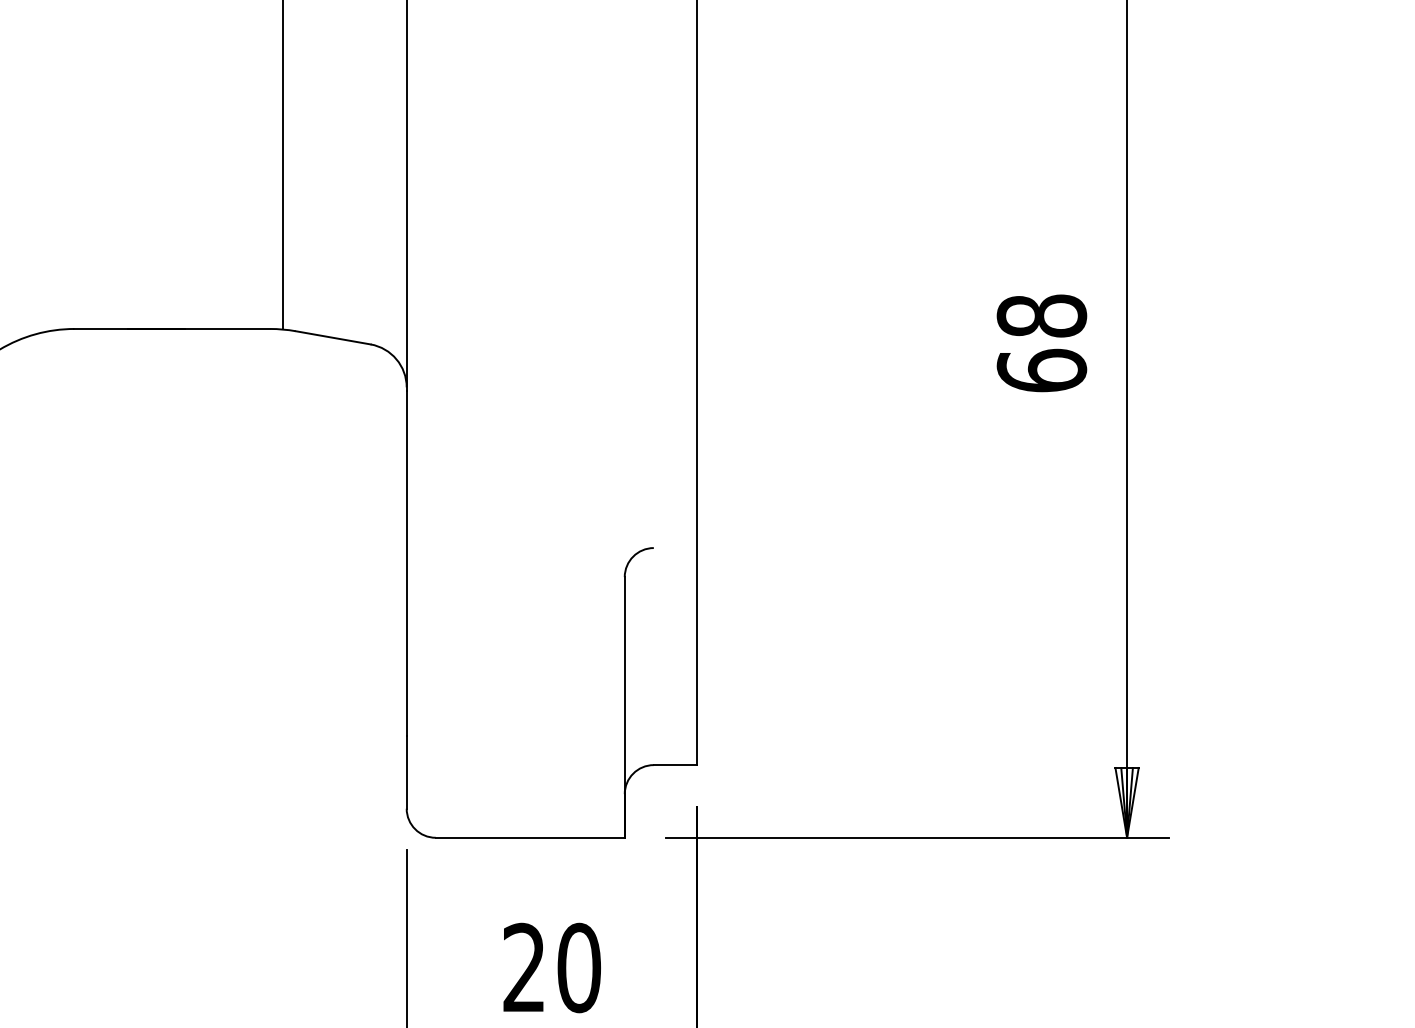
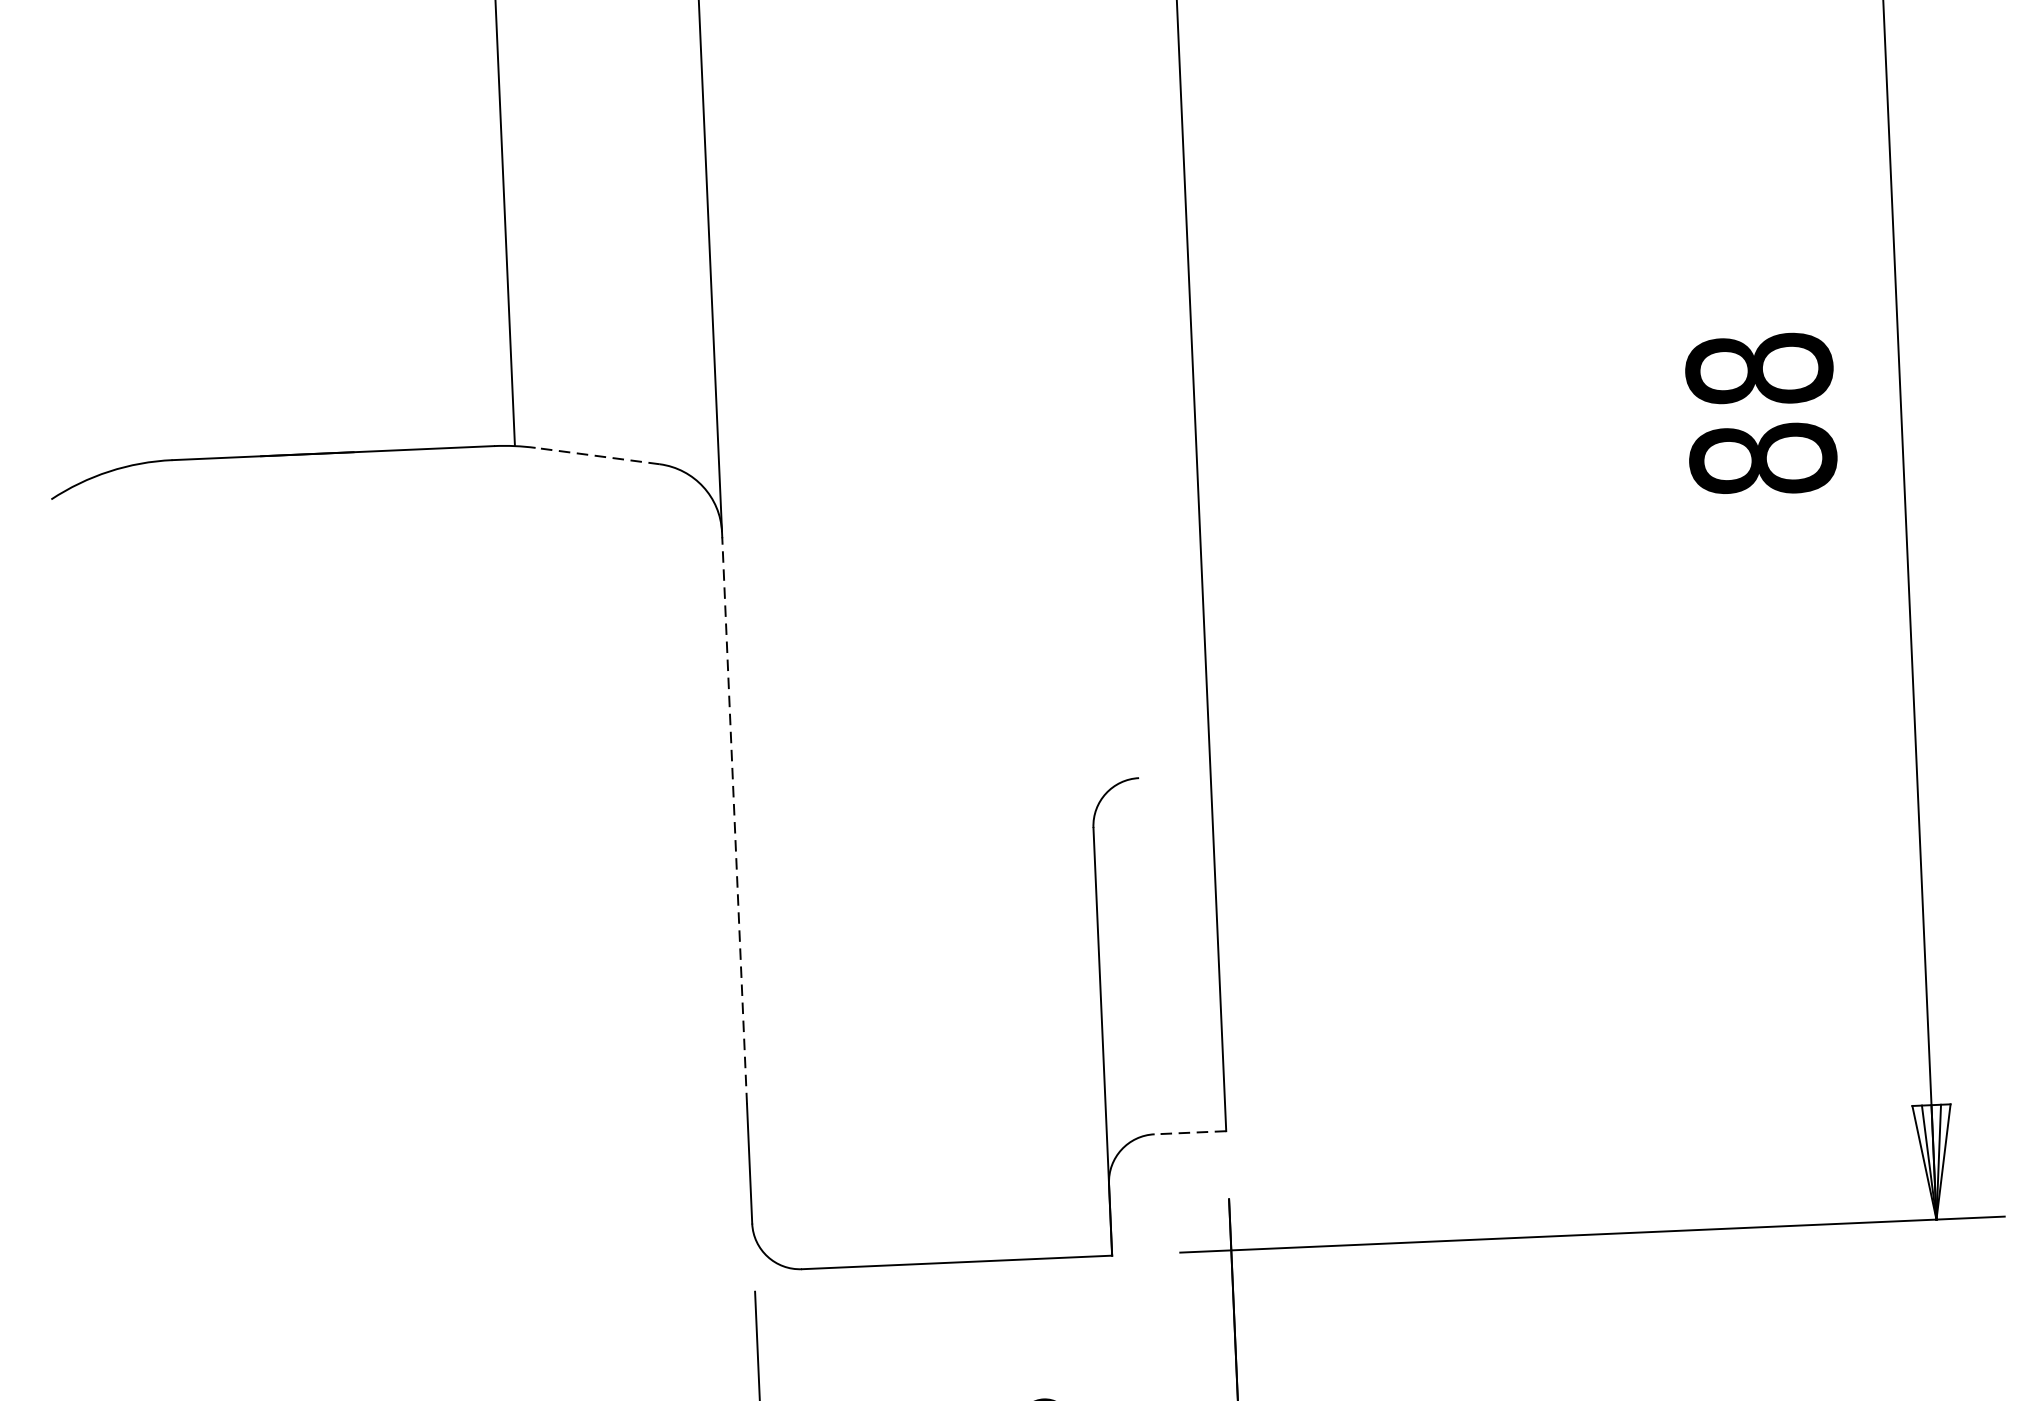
line: (332, 337) -> (596, 455), solid -> dashed
text: (1041, 370) -> (1762, 458), 68 -> 88
line: (406, 563) -> (734, 821), solid -> dashed
line: (675, 765) -> (1190, 1133), solid -> dashed

